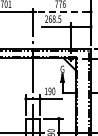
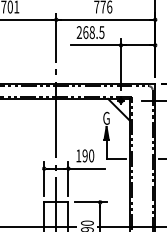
line: (61, 11) -> (104, 19), dashed -> solid

